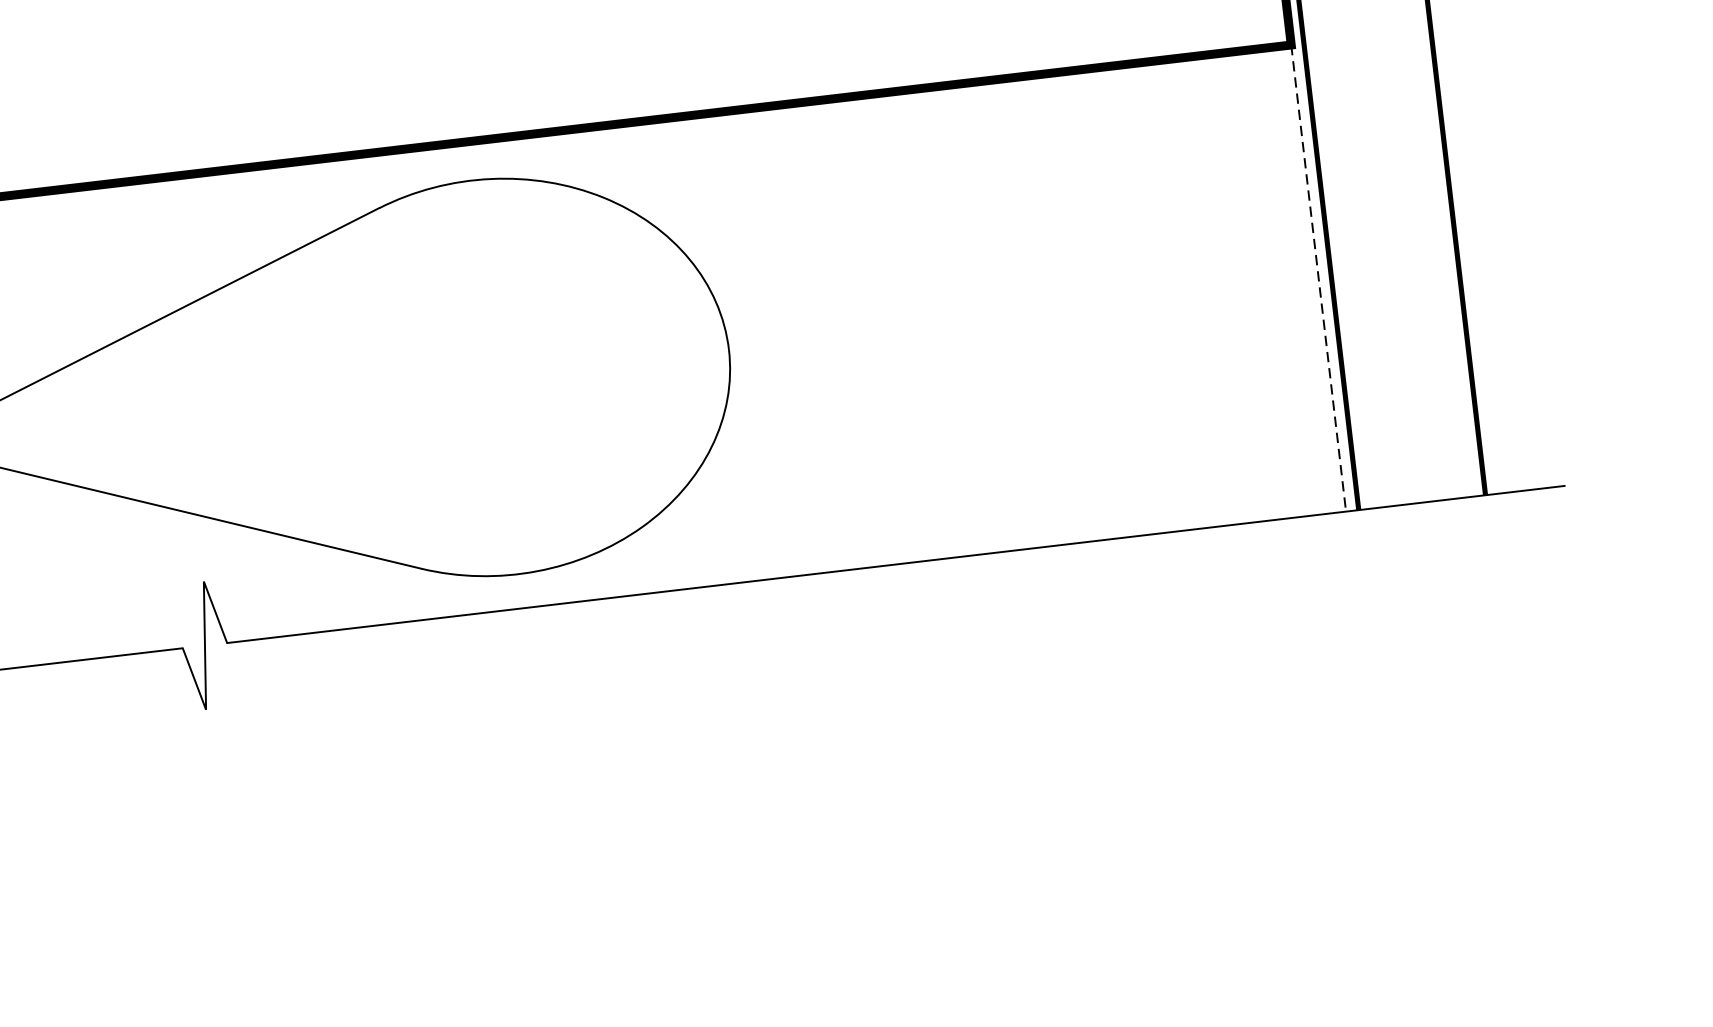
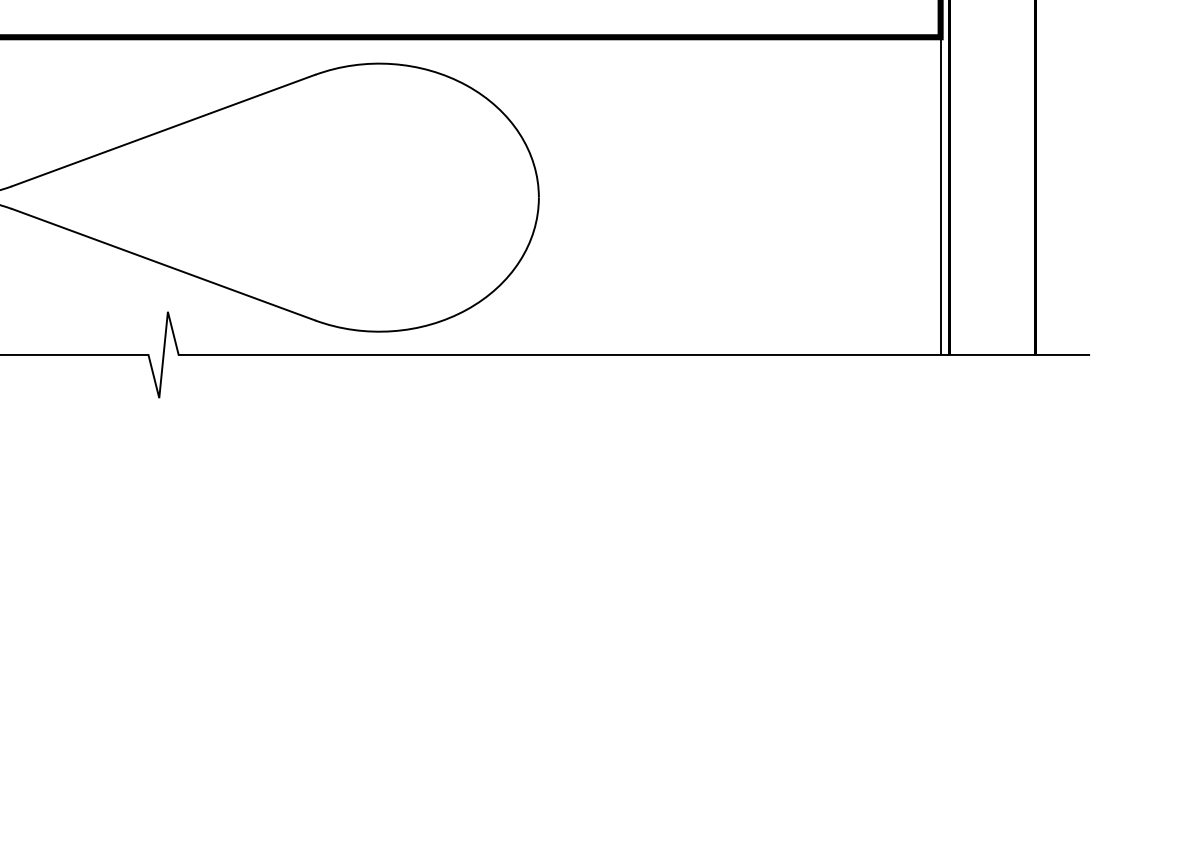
line: (1318, 278) -> (940, 196), dashed -> solid

